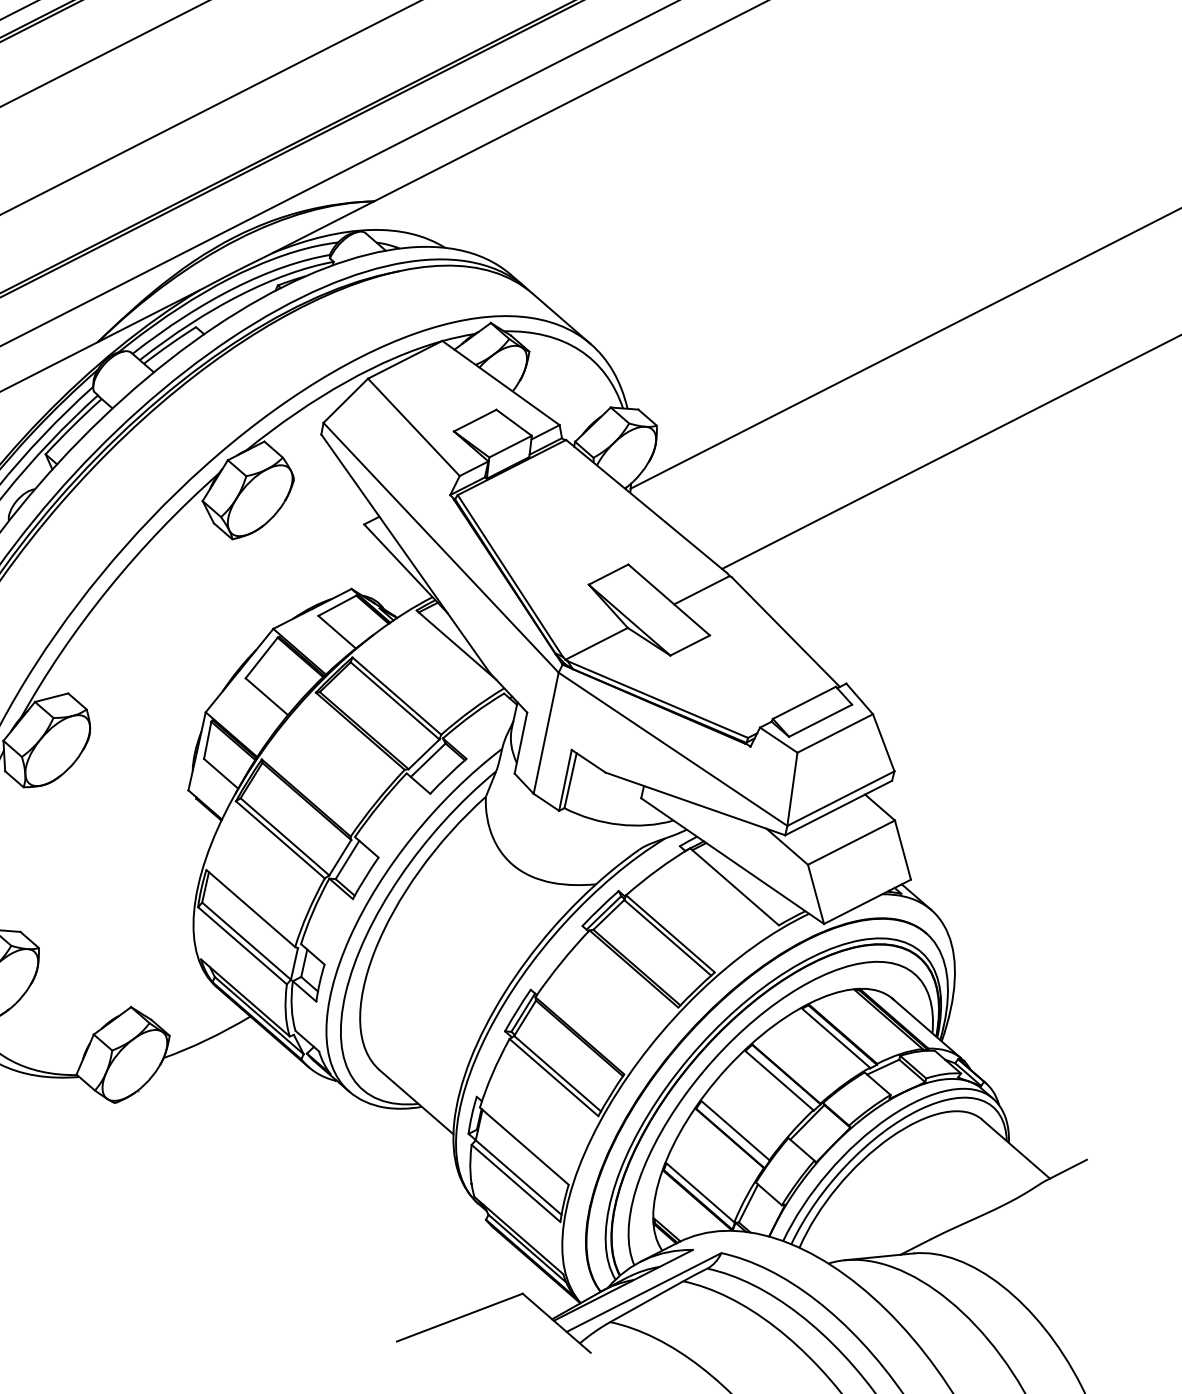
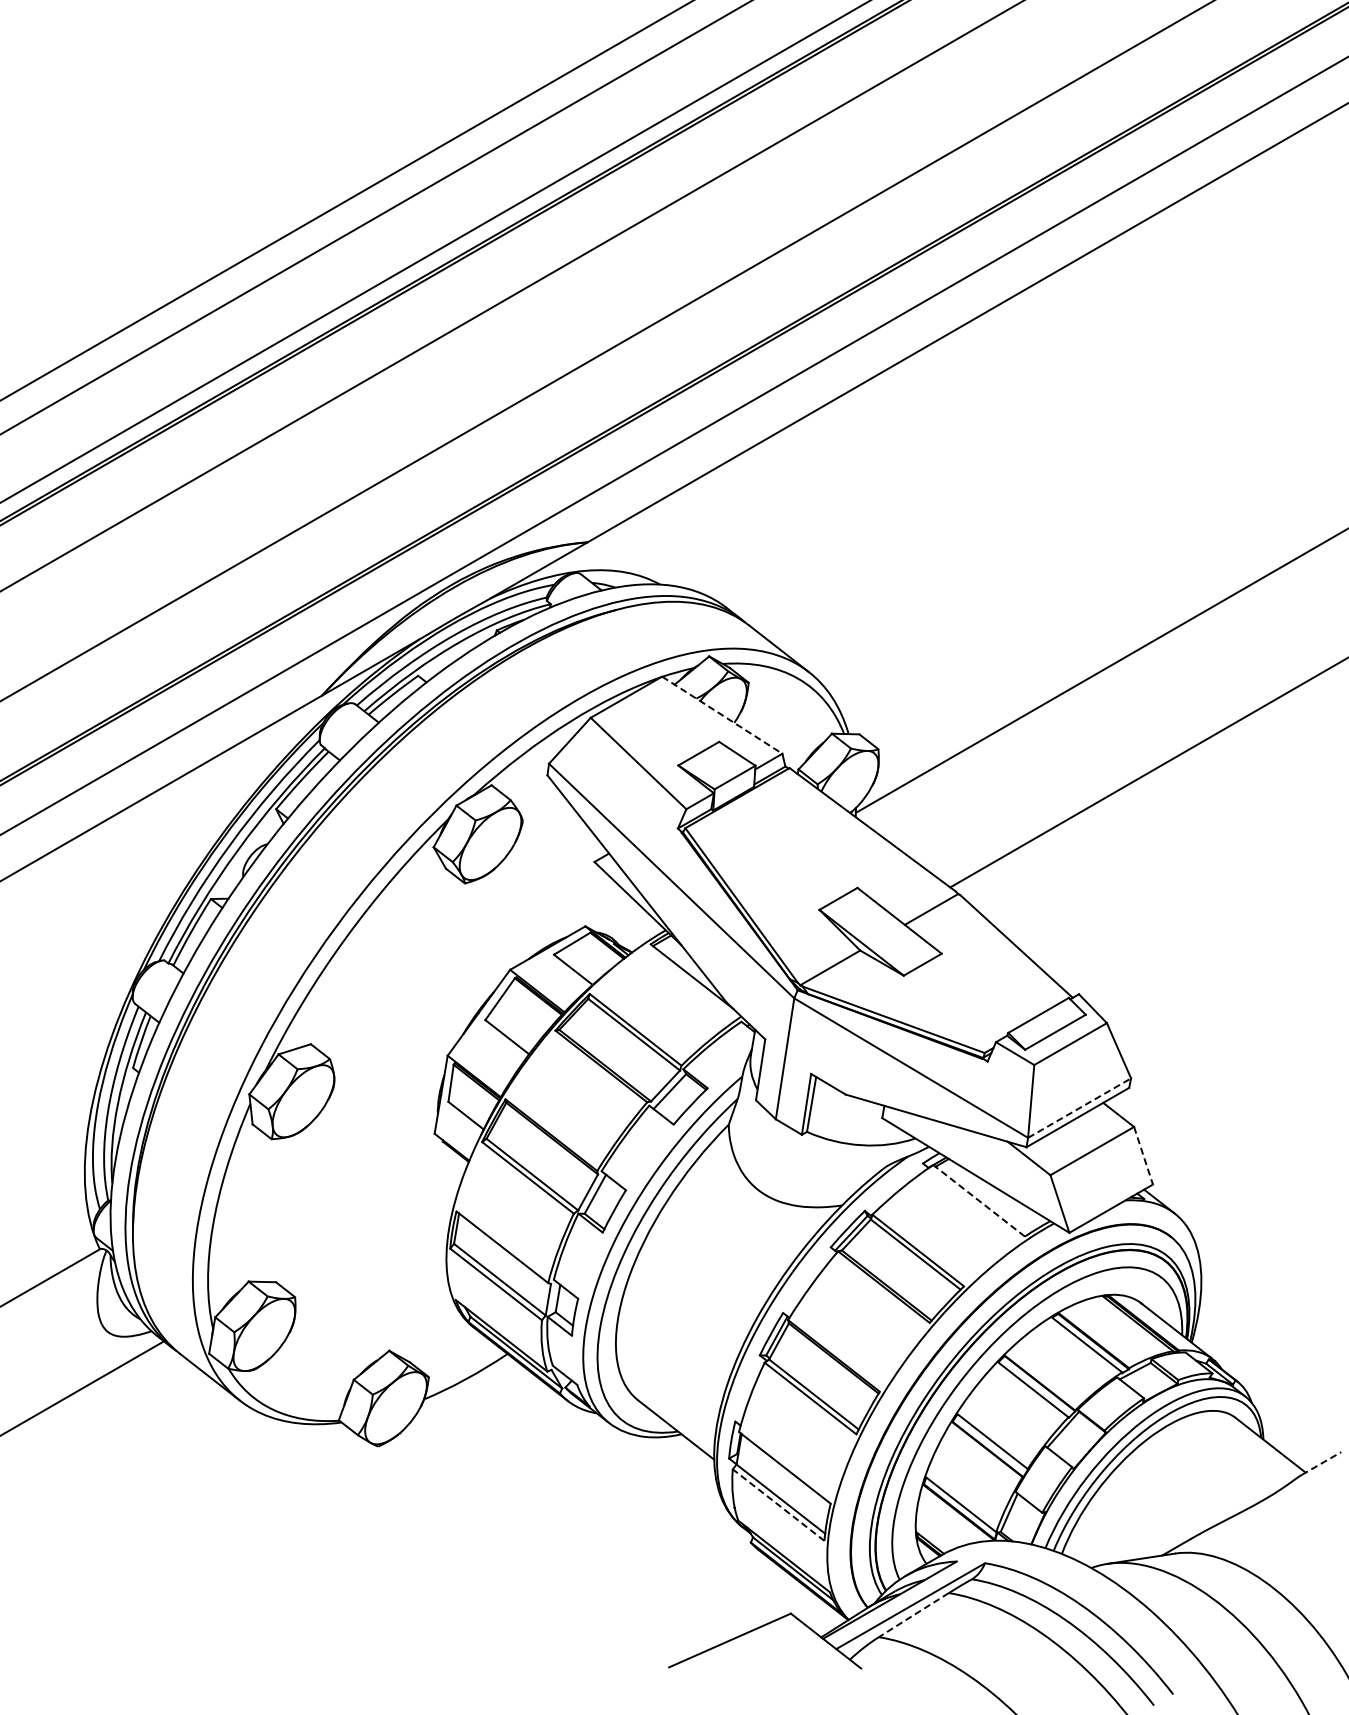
line: (501, 383) -> (722, 715), solid -> dashed
line: (841, 798) -> (1080, 1107), solid -> dashed
line: (902, 850) -> (1143, 1156), solid -> dashed
line: (733, 886) -> (978, 1200), solid -> dashed
line: (1066, 1170) -> (1321, 1463), solid -> dashed
line: (515, 1182) -> (778, 1504), solid -> dashed
line: (646, 1302) -> (913, 1615), solid -> dashed

